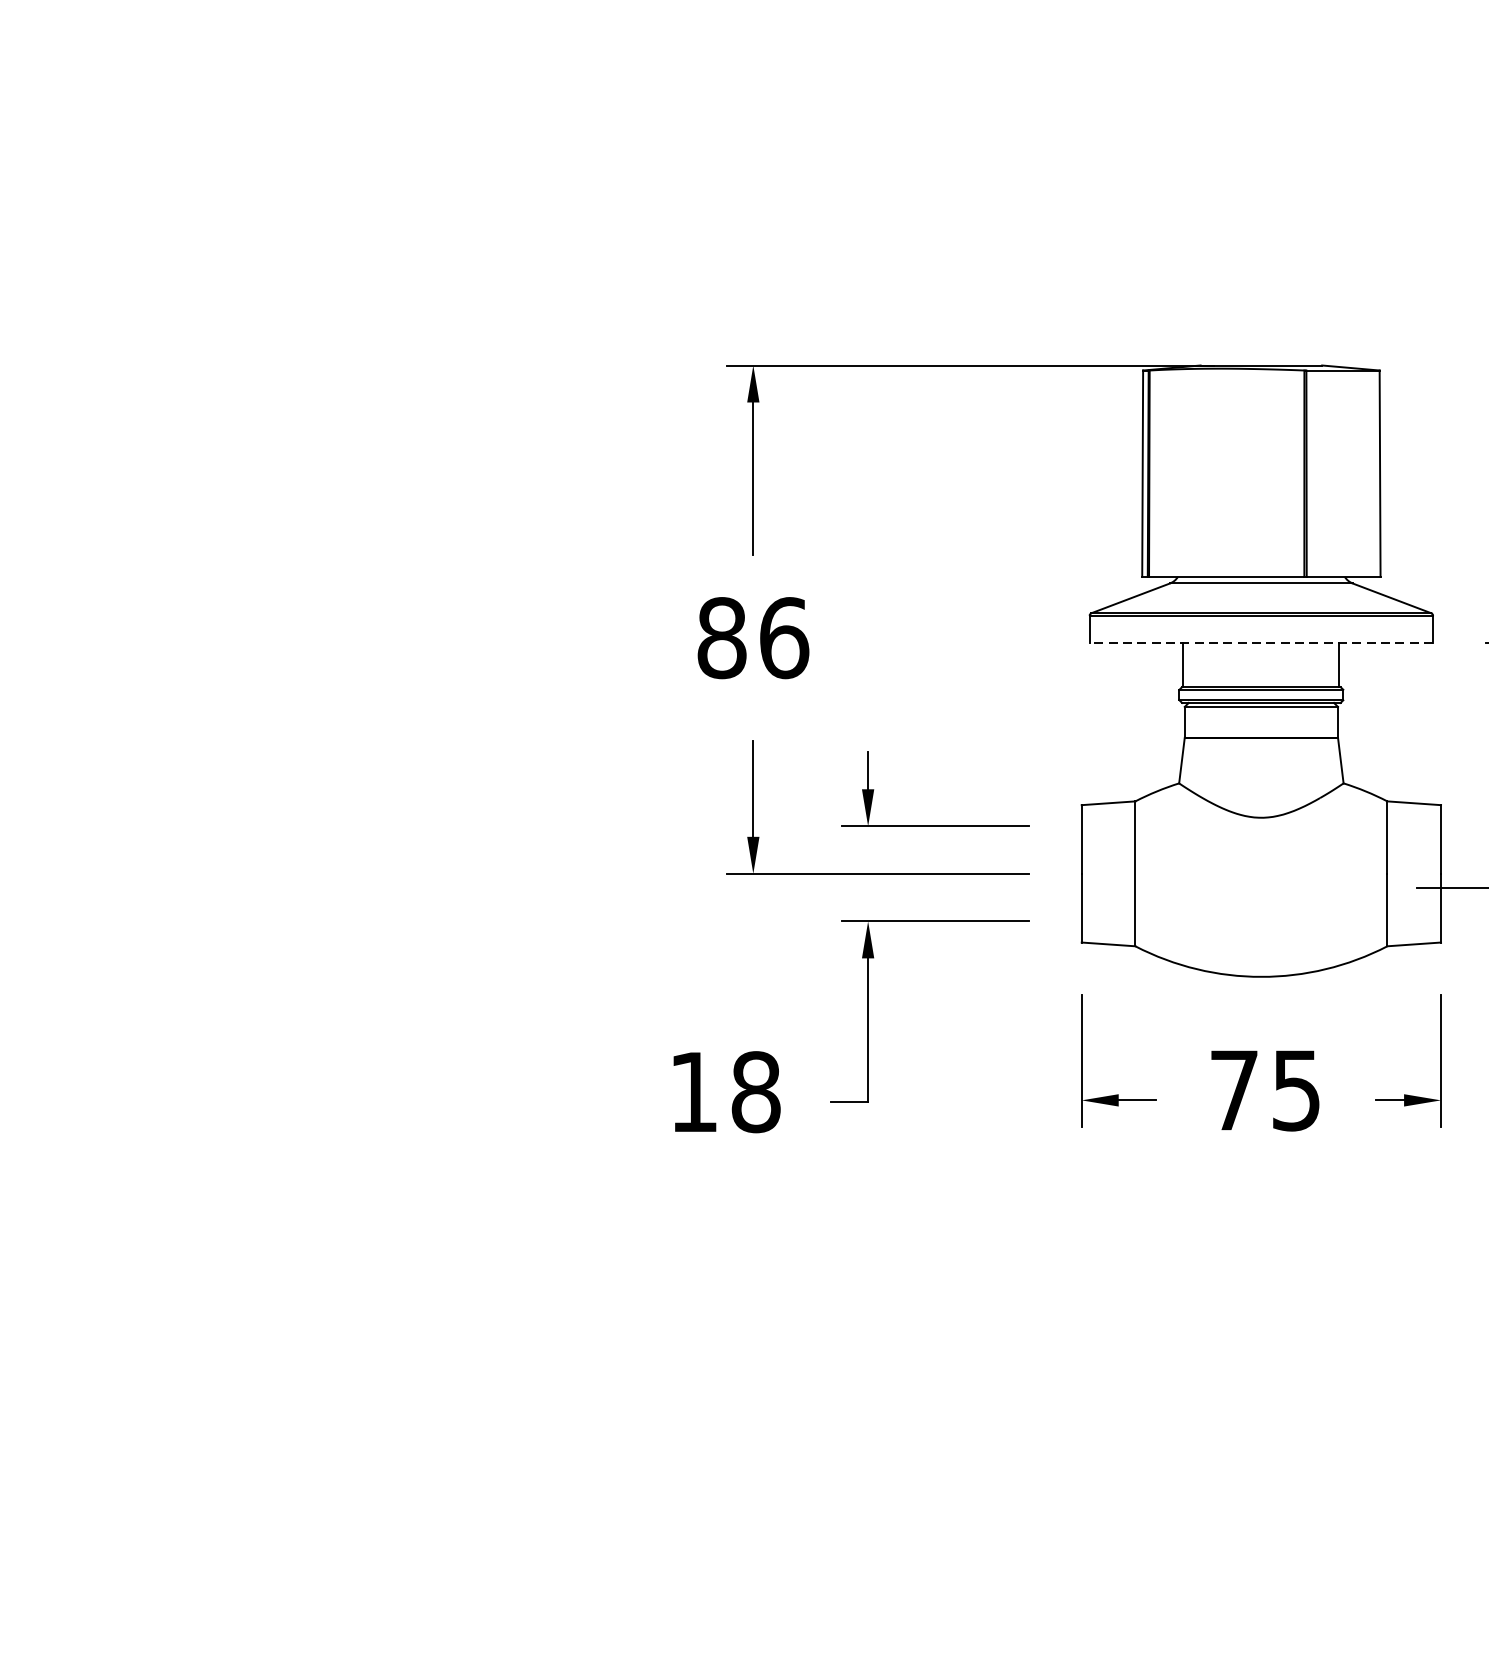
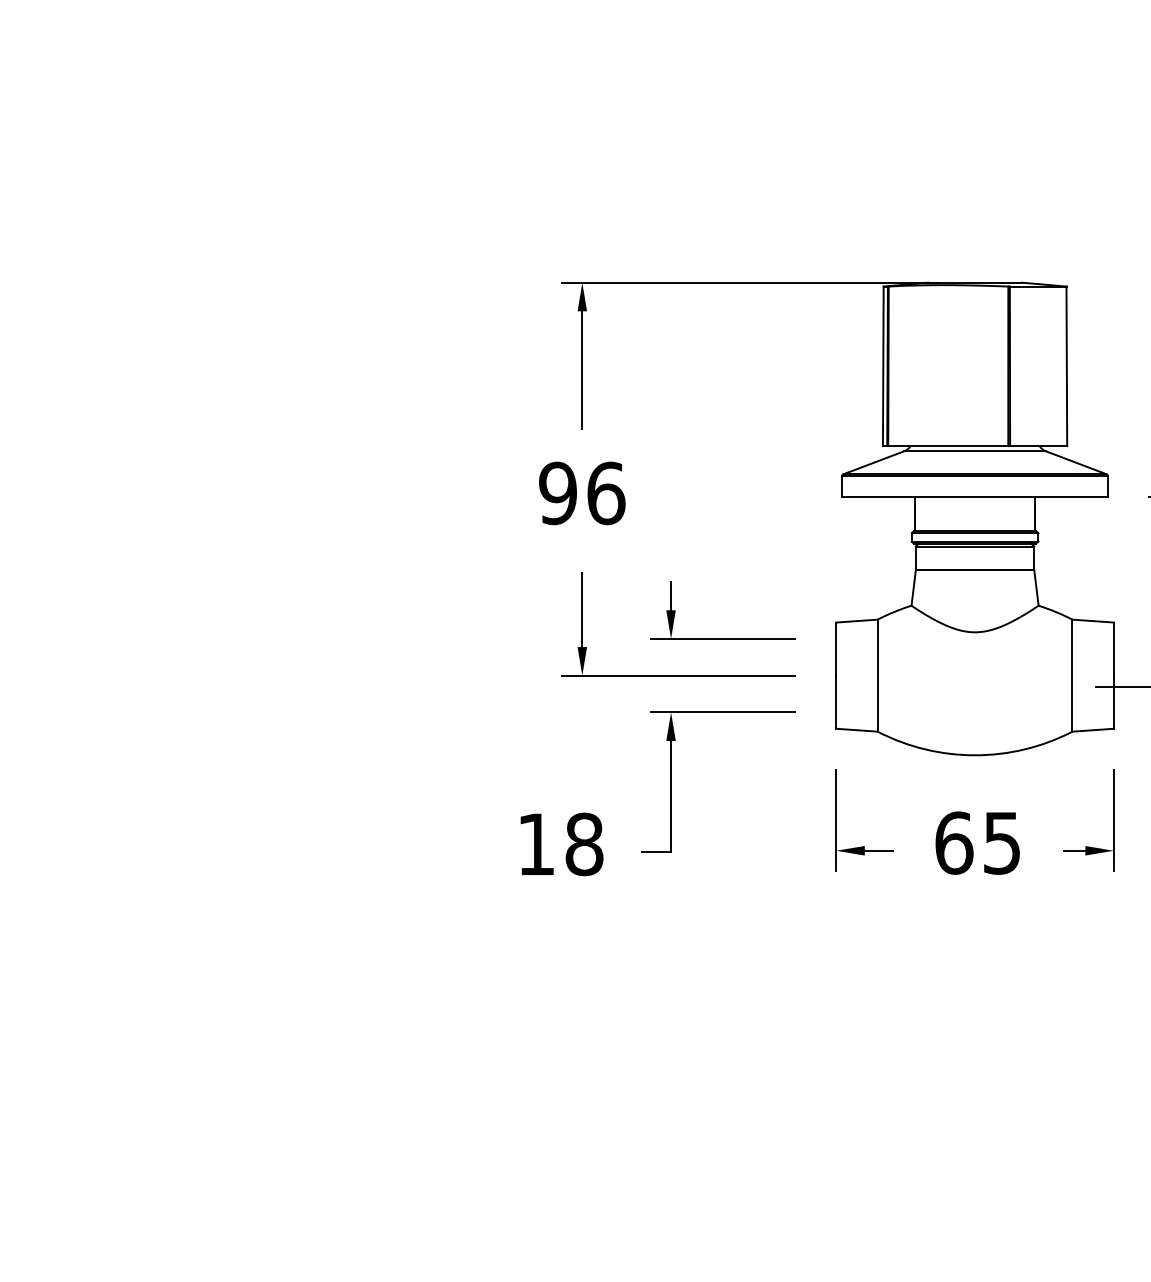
text: (722, 638) -> (558, 493), 86 -> 96
line: (1261, 643) -> (975, 497), dashed -> solid
text: (1234, 1089) -> (954, 842), 75 -> 65

